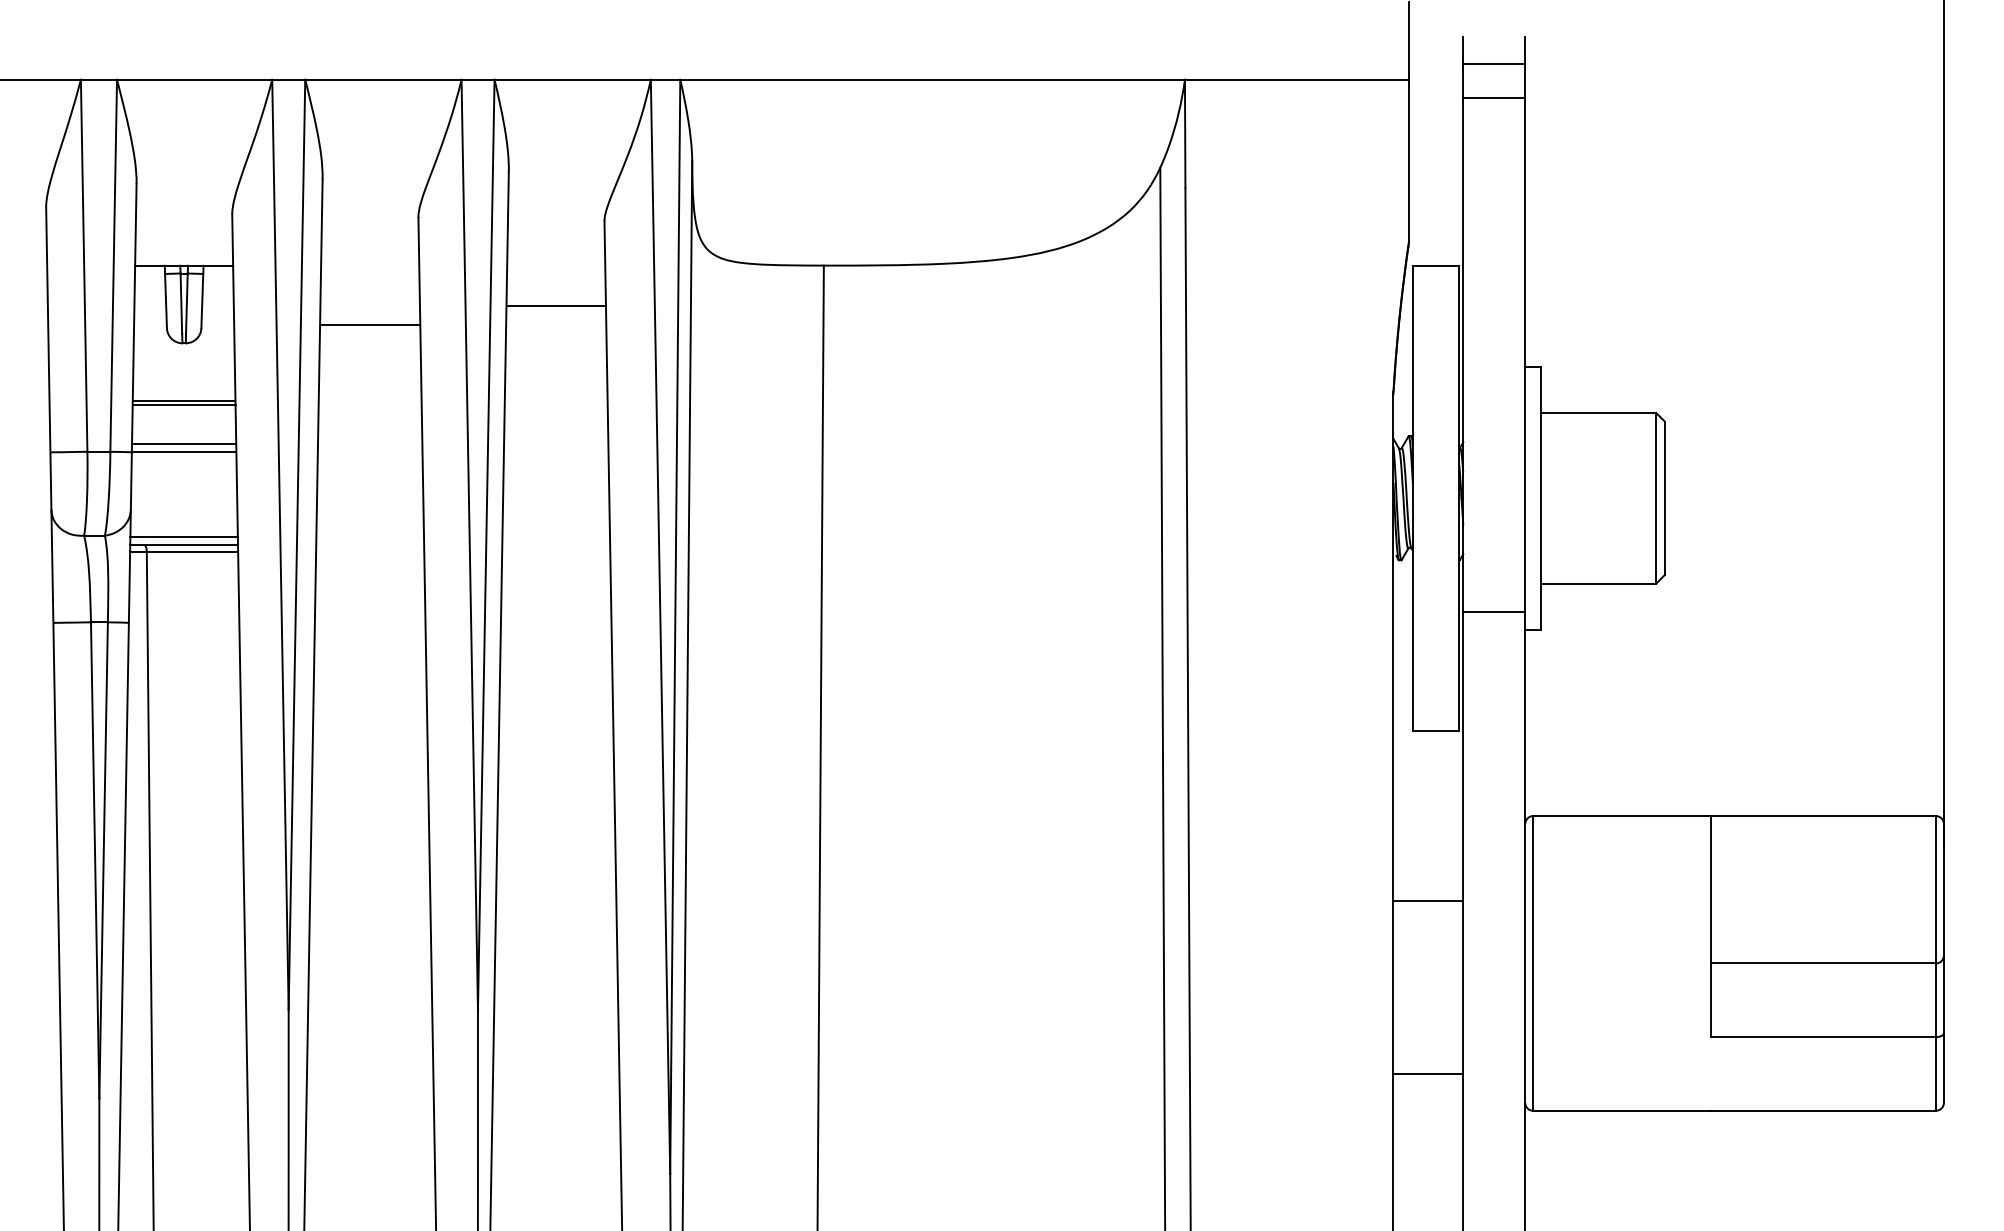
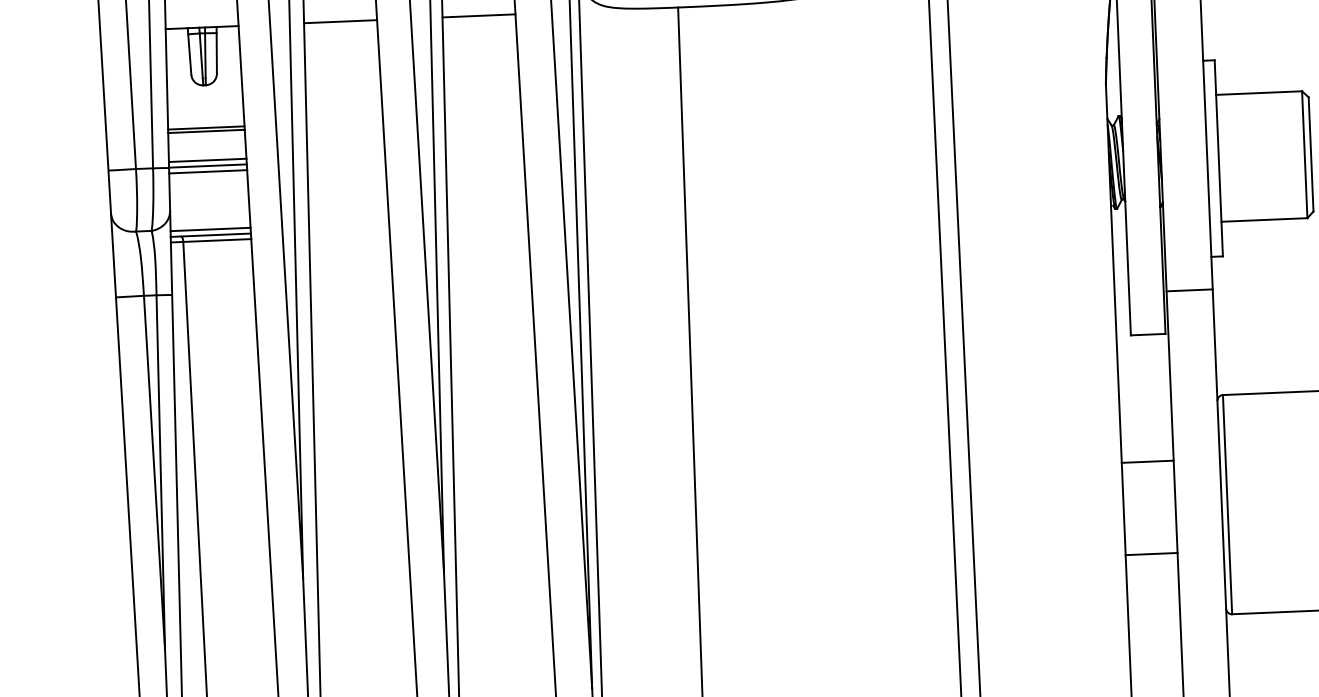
line: (556, 305) -> (479, 15), moved
line: (370, 324) -> (340, 21), moved
line: (183, 459) -> (207, 171), added
line: (1494, 611) -> (1189, 290), moved
line: (1428, 1074) -> (1151, 554), moved

